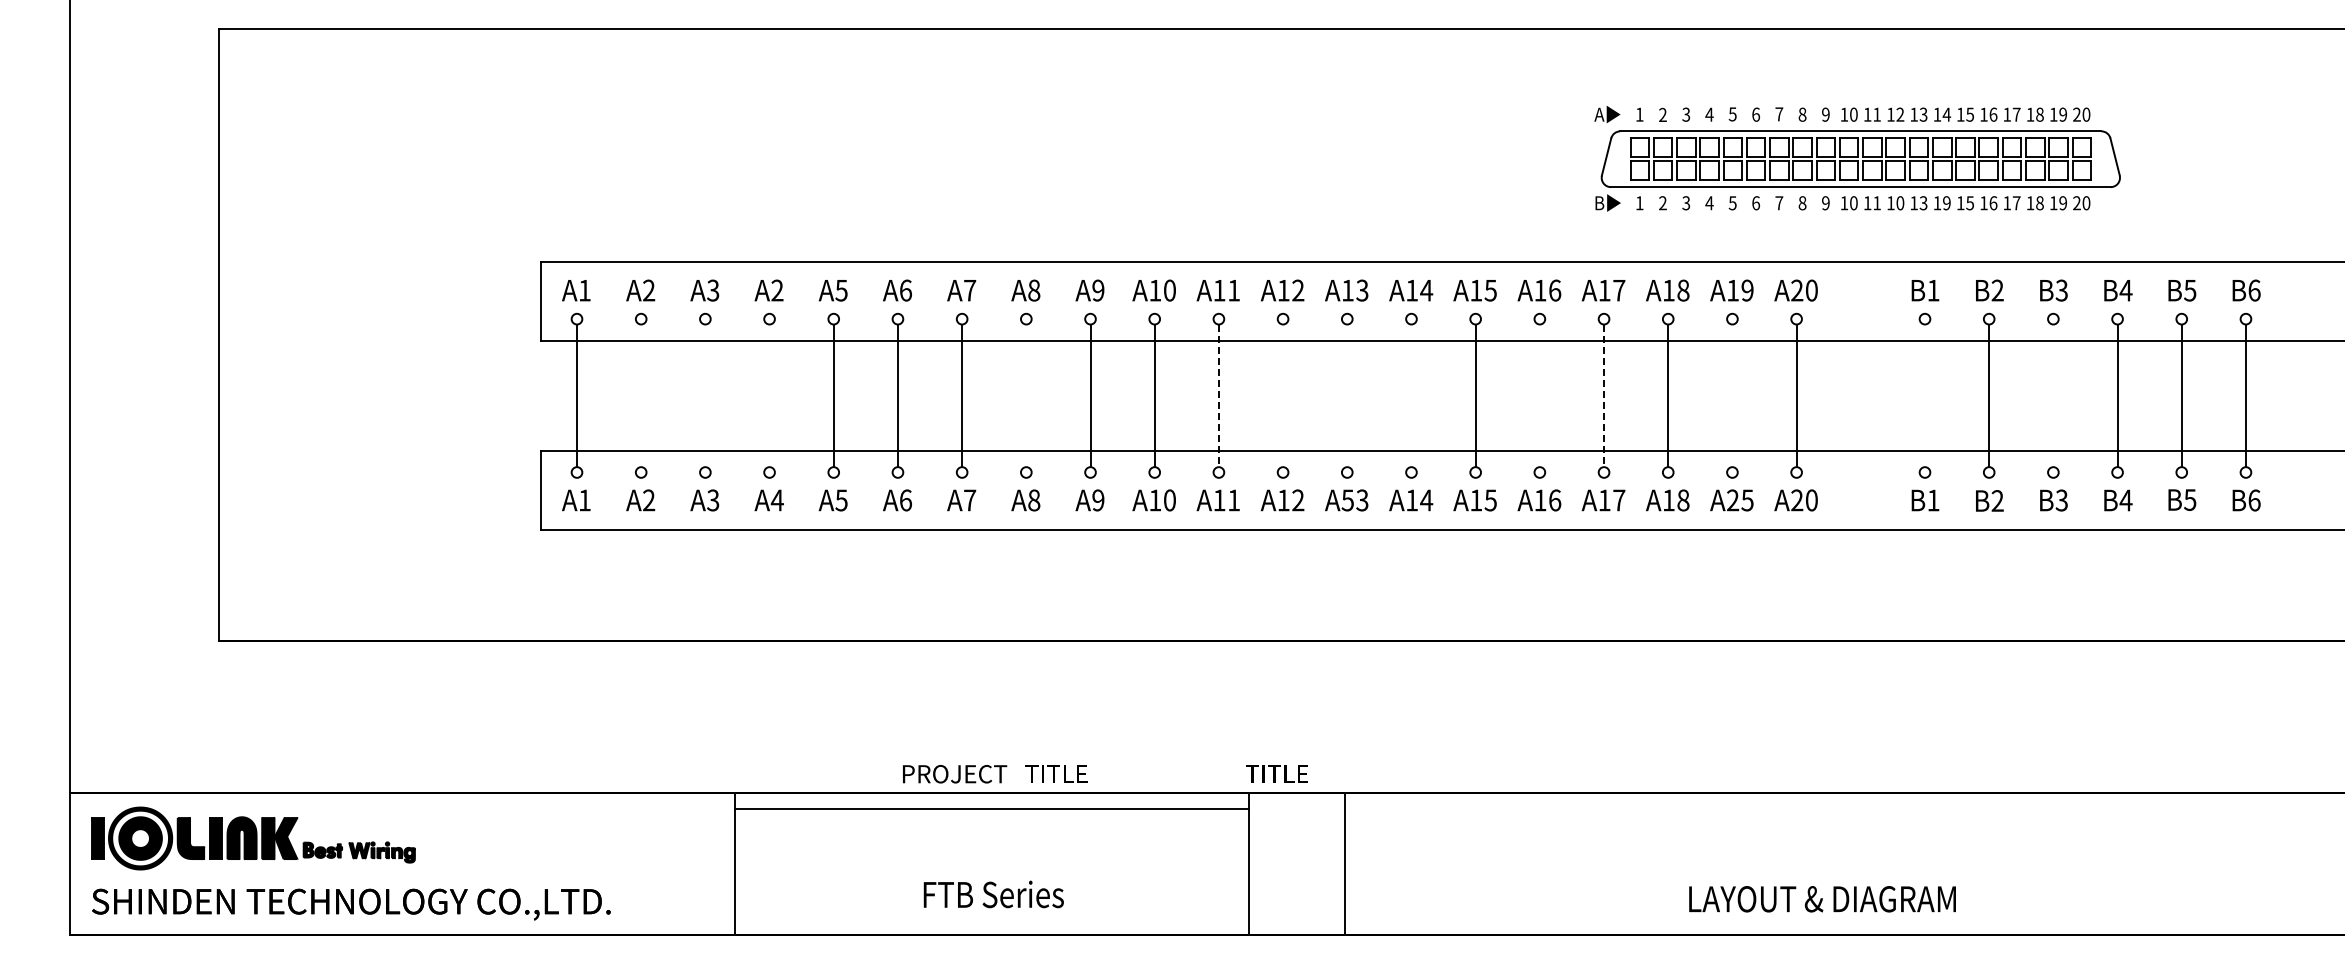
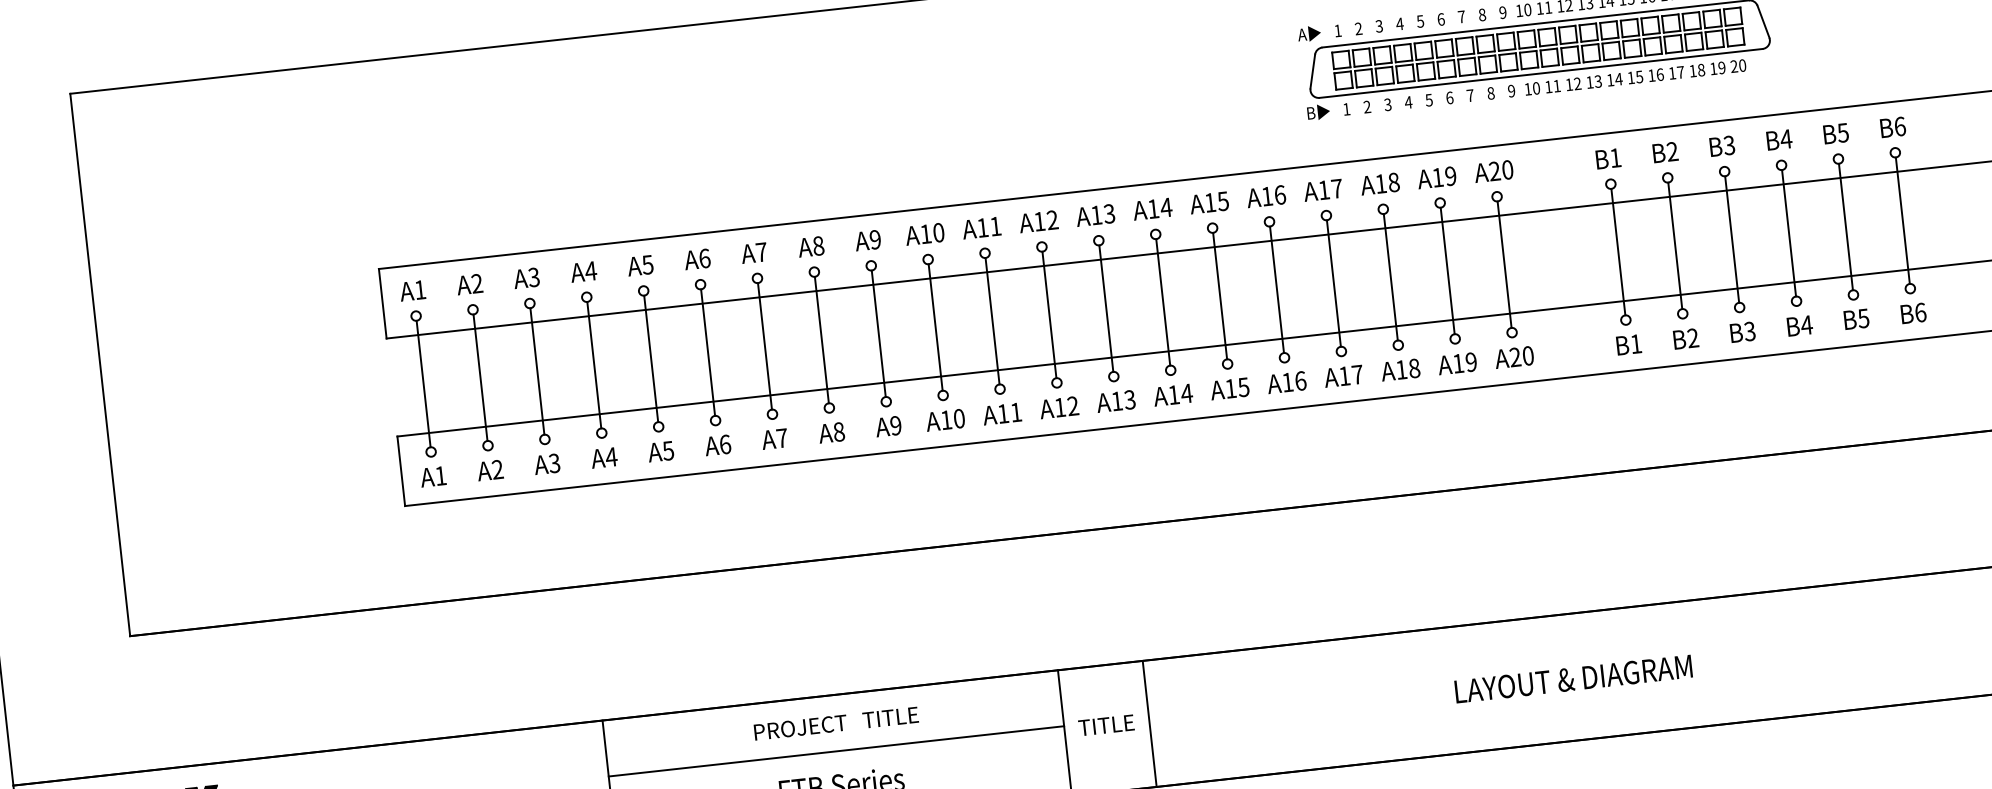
text: (1900, 203) -> (1577, 84), 10 -> 12
text: (1946, 203) -> (1618, 79), 19 -> 14
text: (776, 290) -> (590, 271), A2 -> A4
line: (641, 395) -> (480, 377), added
line: (705, 395) -> (537, 371), added
line: (769, 395) -> (594, 364), added
line: (1026, 395) -> (821, 339), added
line: (1283, 395) -> (1049, 314), added
line: (1347, 395) -> (1106, 308), added
line: (1411, 395) -> (1163, 302), added
line: (1539, 395) -> (1276, 289), added
line: (1732, 395) -> (1447, 270), added
line: (1925, 395) -> (1618, 251), added
line: (2053, 395) -> (1732, 239), added
line: (1218, 396) -> (992, 321), dashed -> solid
line: (1604, 396) -> (1334, 284), dashed -> solid
text: (1347, 500) -> (1116, 401), A53 -> A13
text: (1740, 500) -> (1465, 362), A25 -> A19
text: (1276, 773) -> (1105, 724), moved
text: (995, 774) -> (836, 723), moved
line: (991, 809) -> (836, 751), moved
text: (1822, 899) -> (1573, 679), moved

